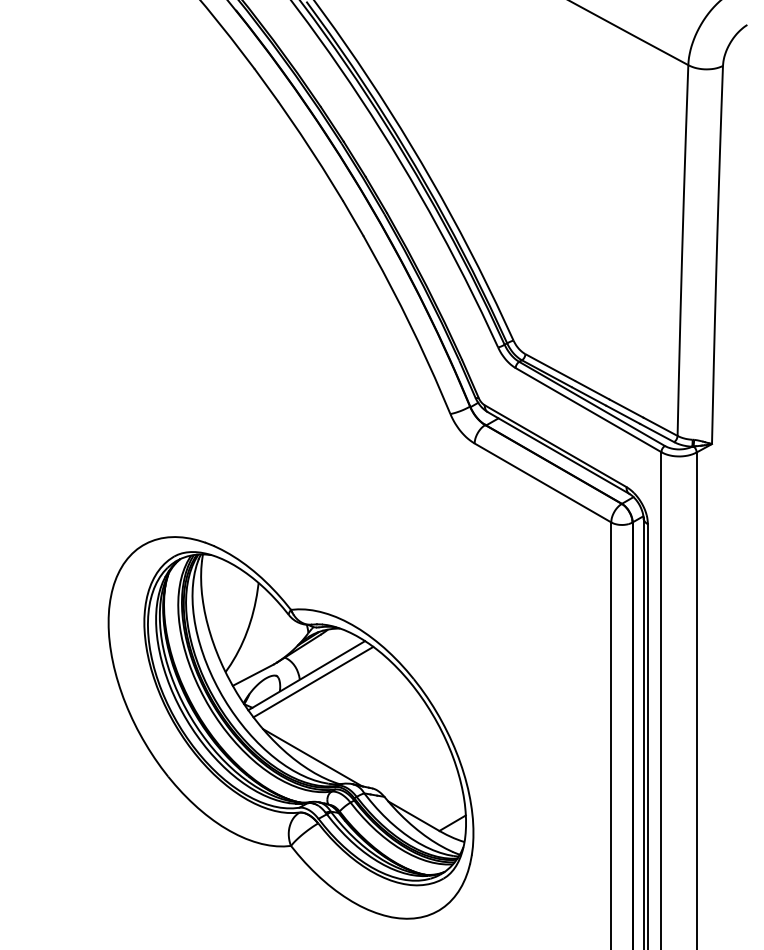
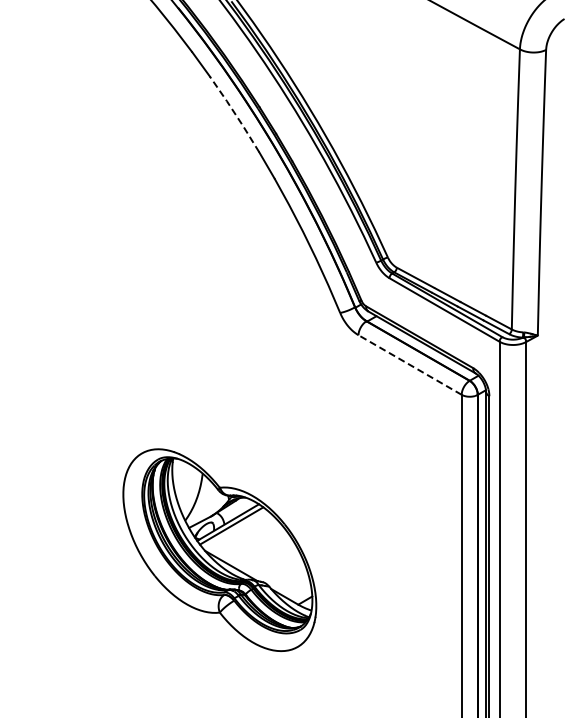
line: (311, 151) -> (235, 114), solid -> dashed
line: (543, 483) -> (410, 365), solid -> dashed
part: (290, 728) -> (219, 550), size x0.7

